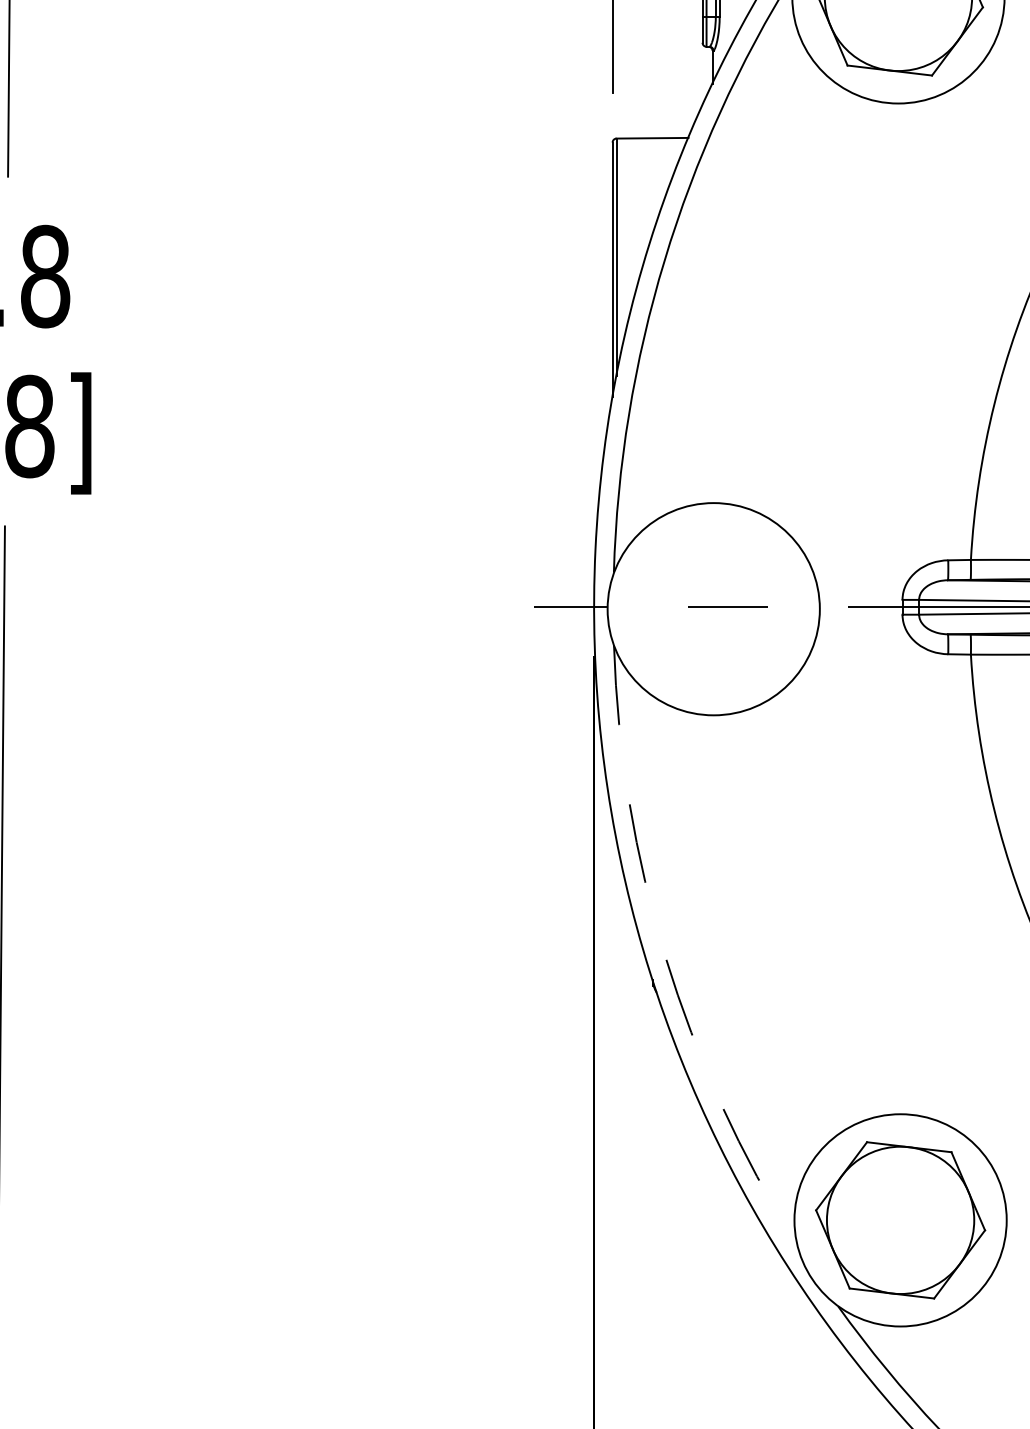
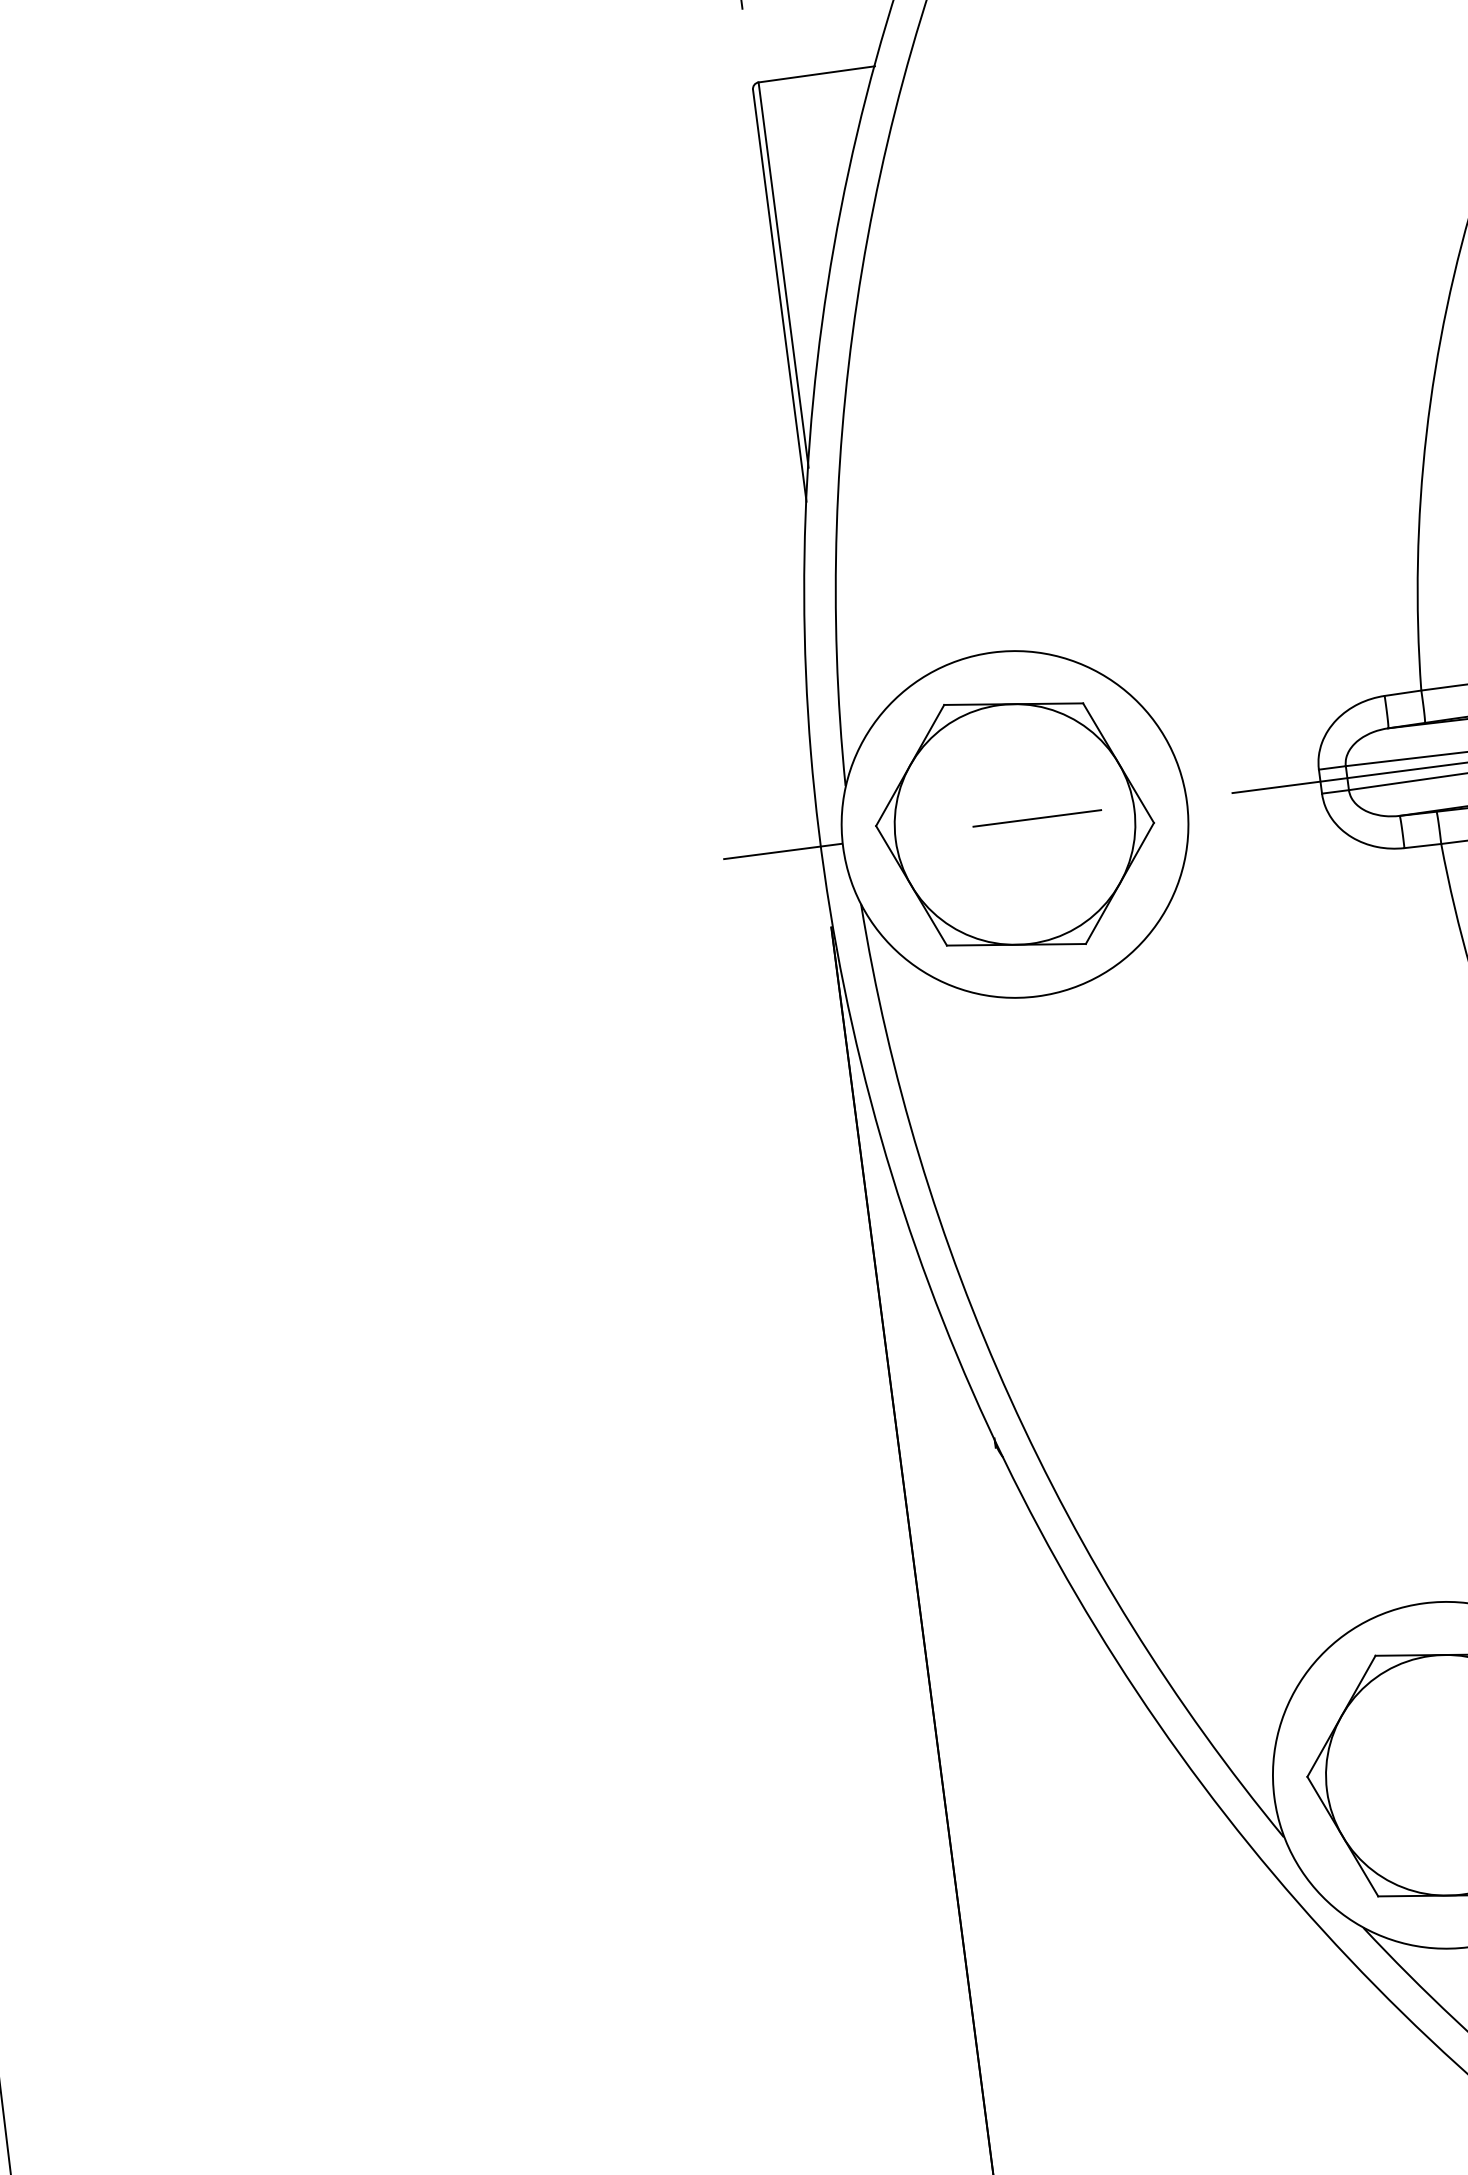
part: (713, 609) -> (1014, 825), added
arc: (665, 957) -> (1010, 1398), dashed -> solid

